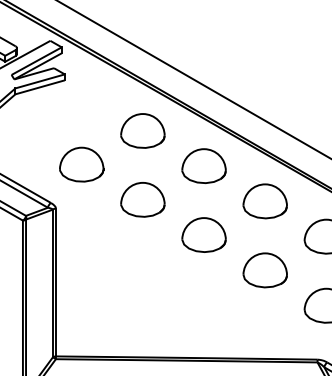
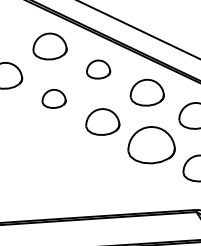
part: (203, 165) -> (97, 69), size x0.7
part: (142, 199) -> (53, 98), size x0.7
part: (264, 270) -> (150, 145), size x1.4

